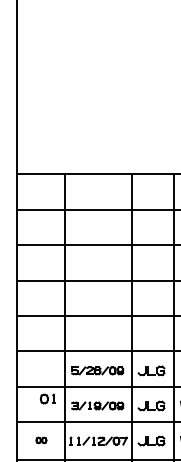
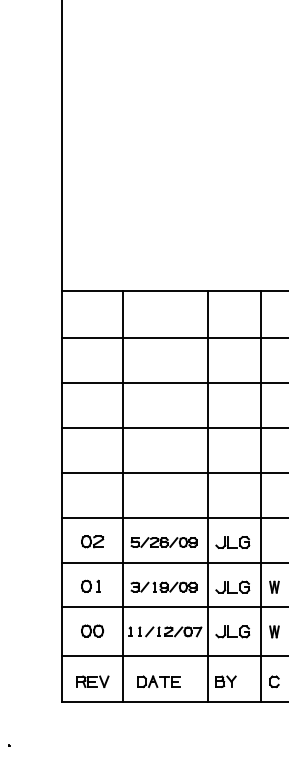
part: (41, 370) -> (92, 541), added
part: (47, 398) -> (90, 585), moved
part: (41, 440) -> (92, 630), size x1.67

